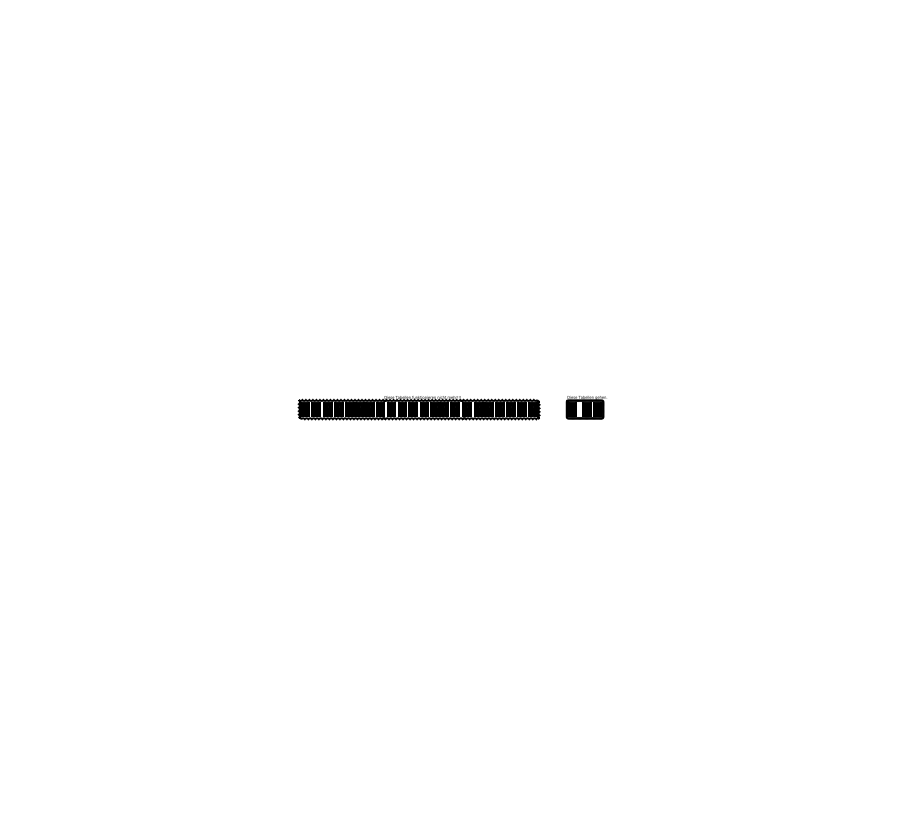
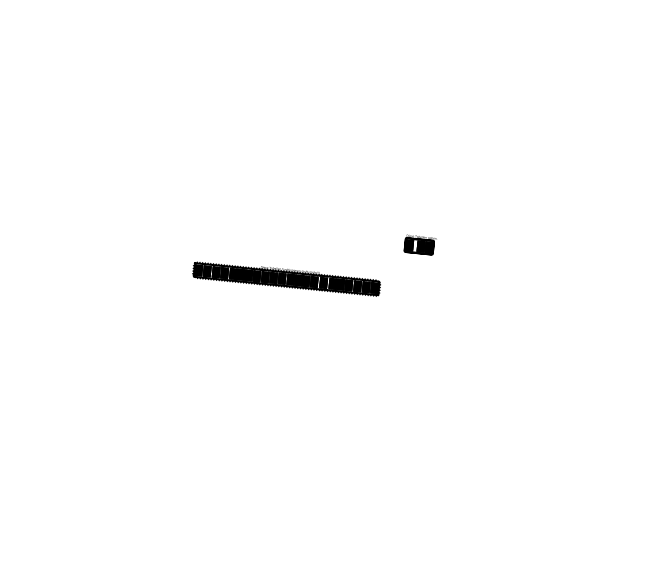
part: (585, 407) -> (419, 244), moved

